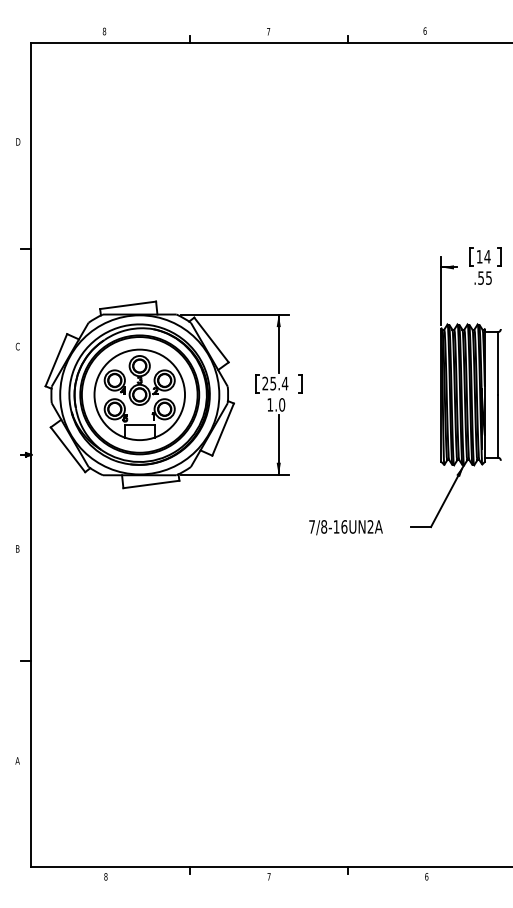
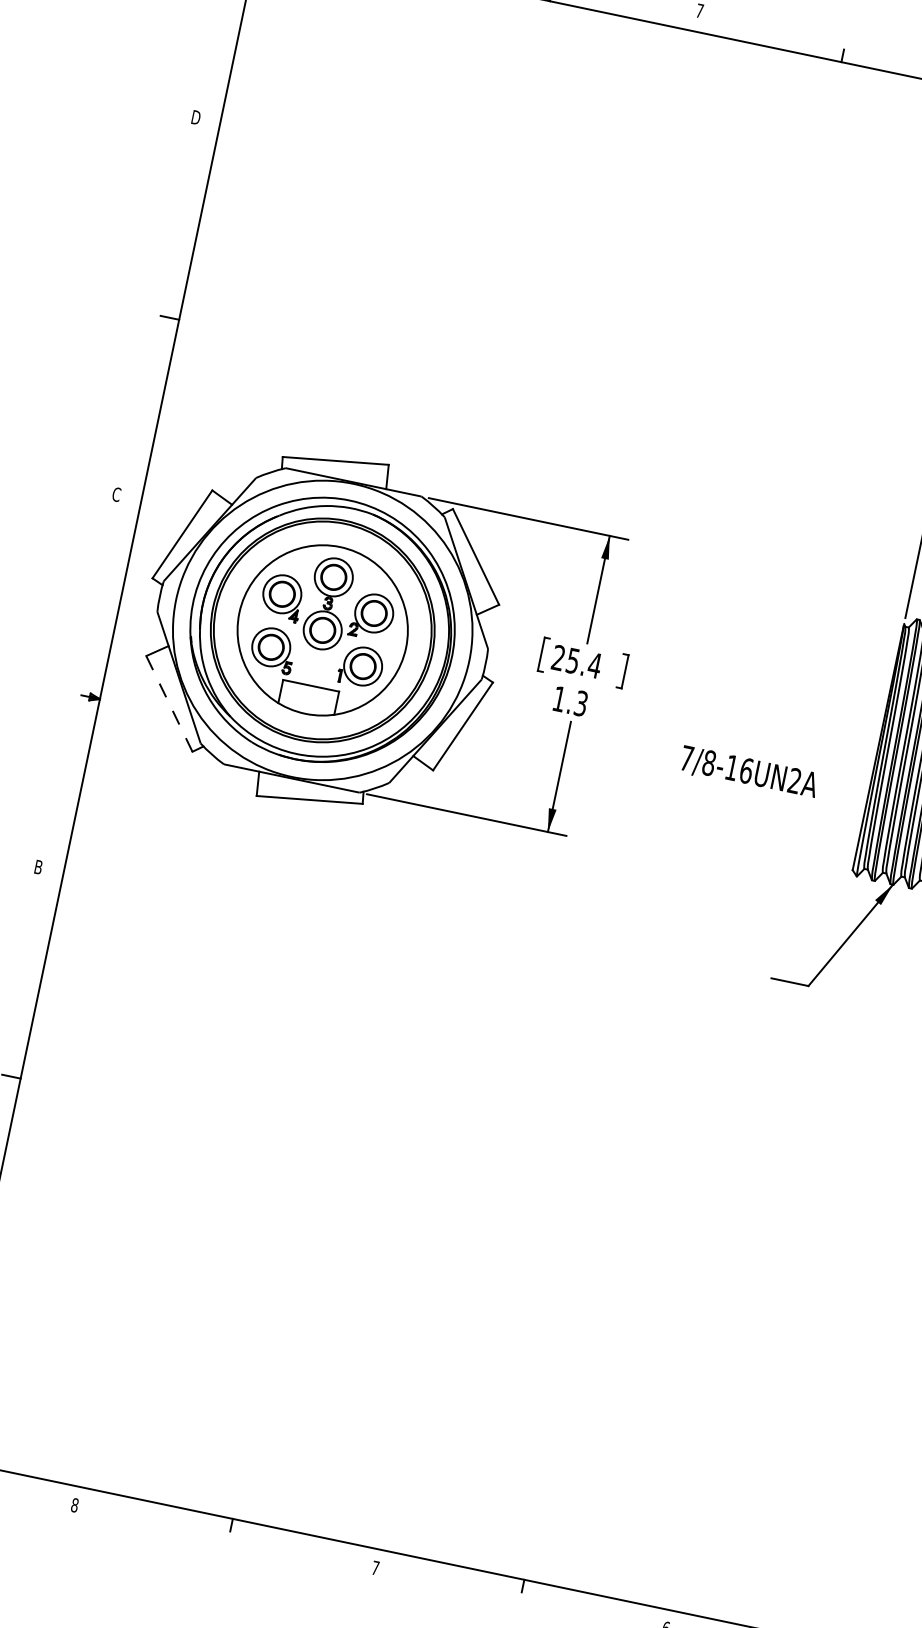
text: (282, 404) -> (582, 703), 1.0 -> 1.3
line: (67, 449) -> (168, 703), solid -> dashed
text: (345, 527) -> (748, 772), moved

